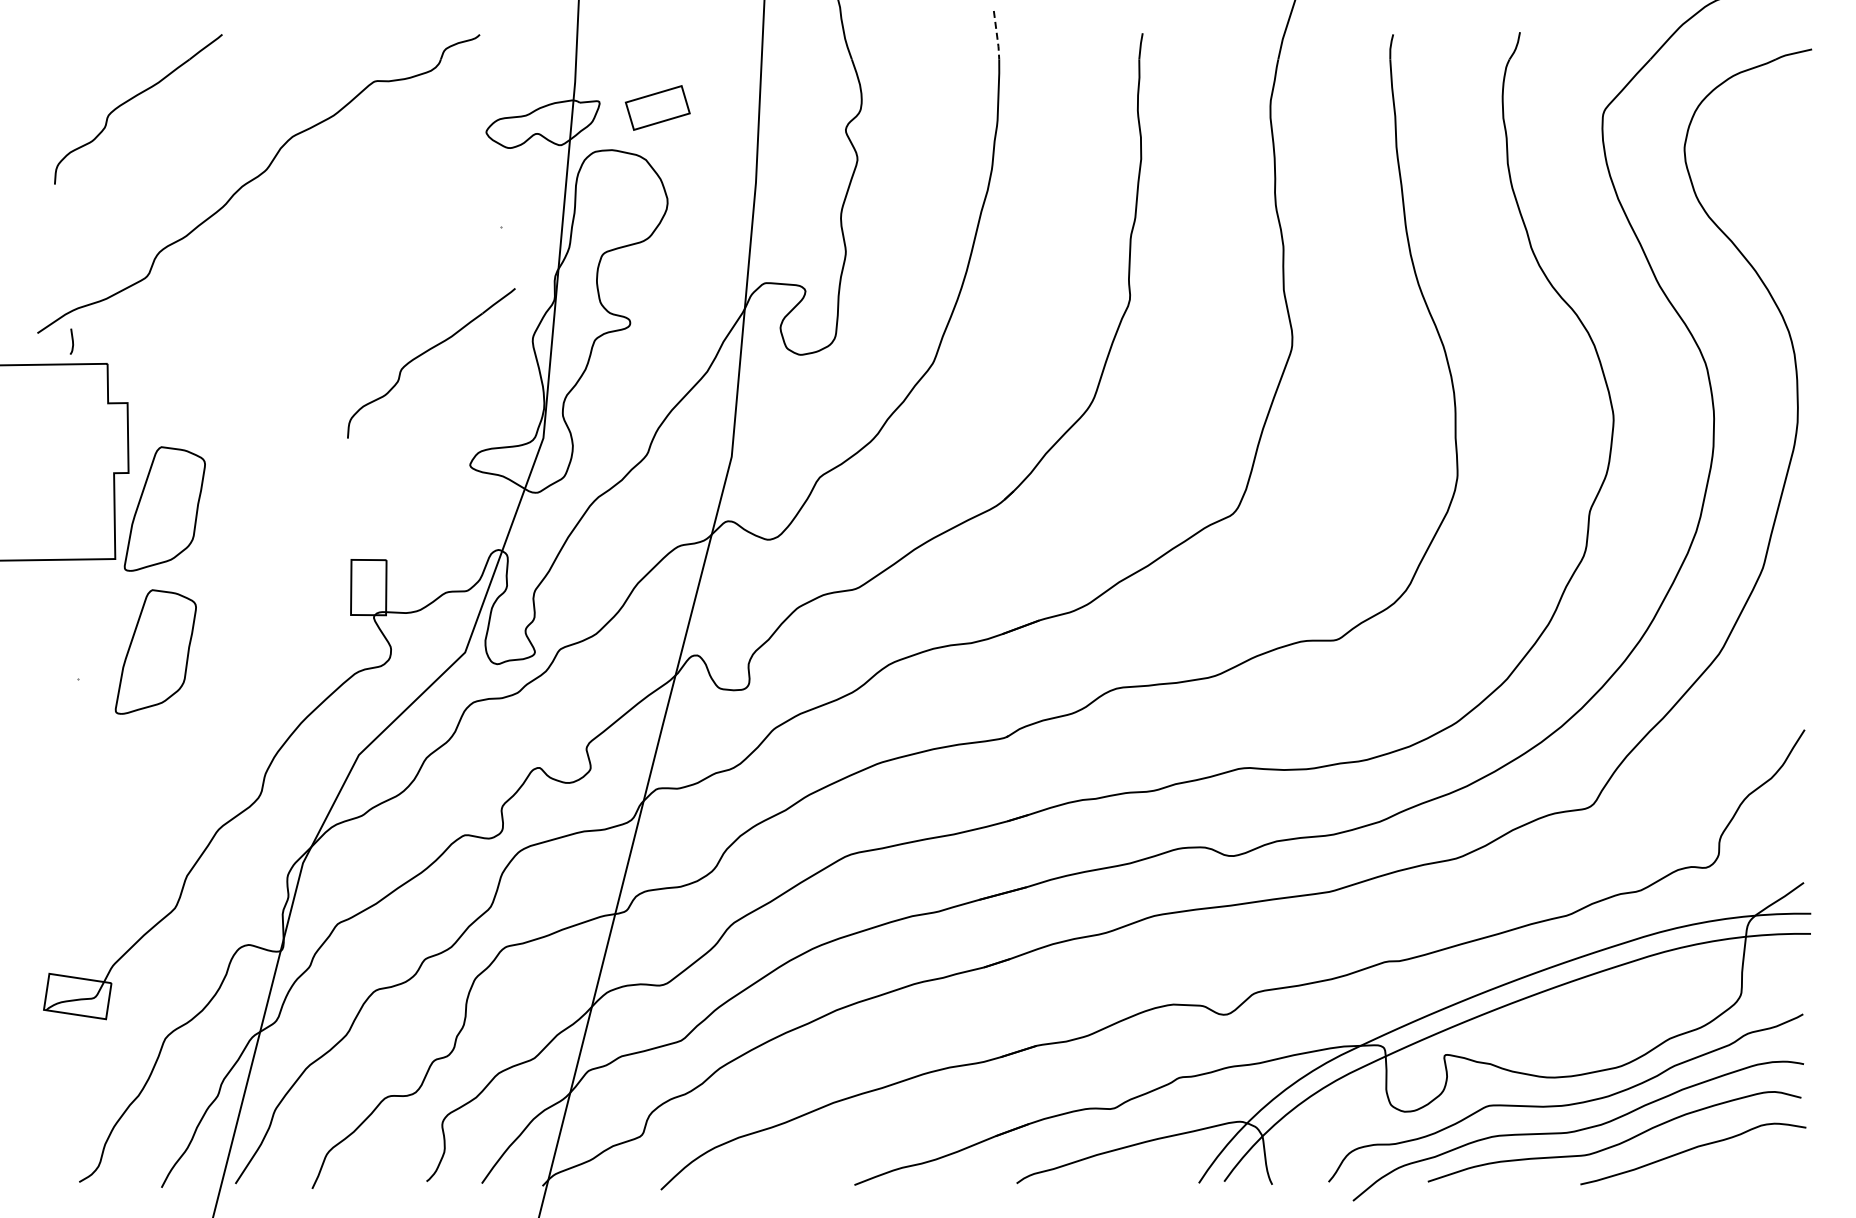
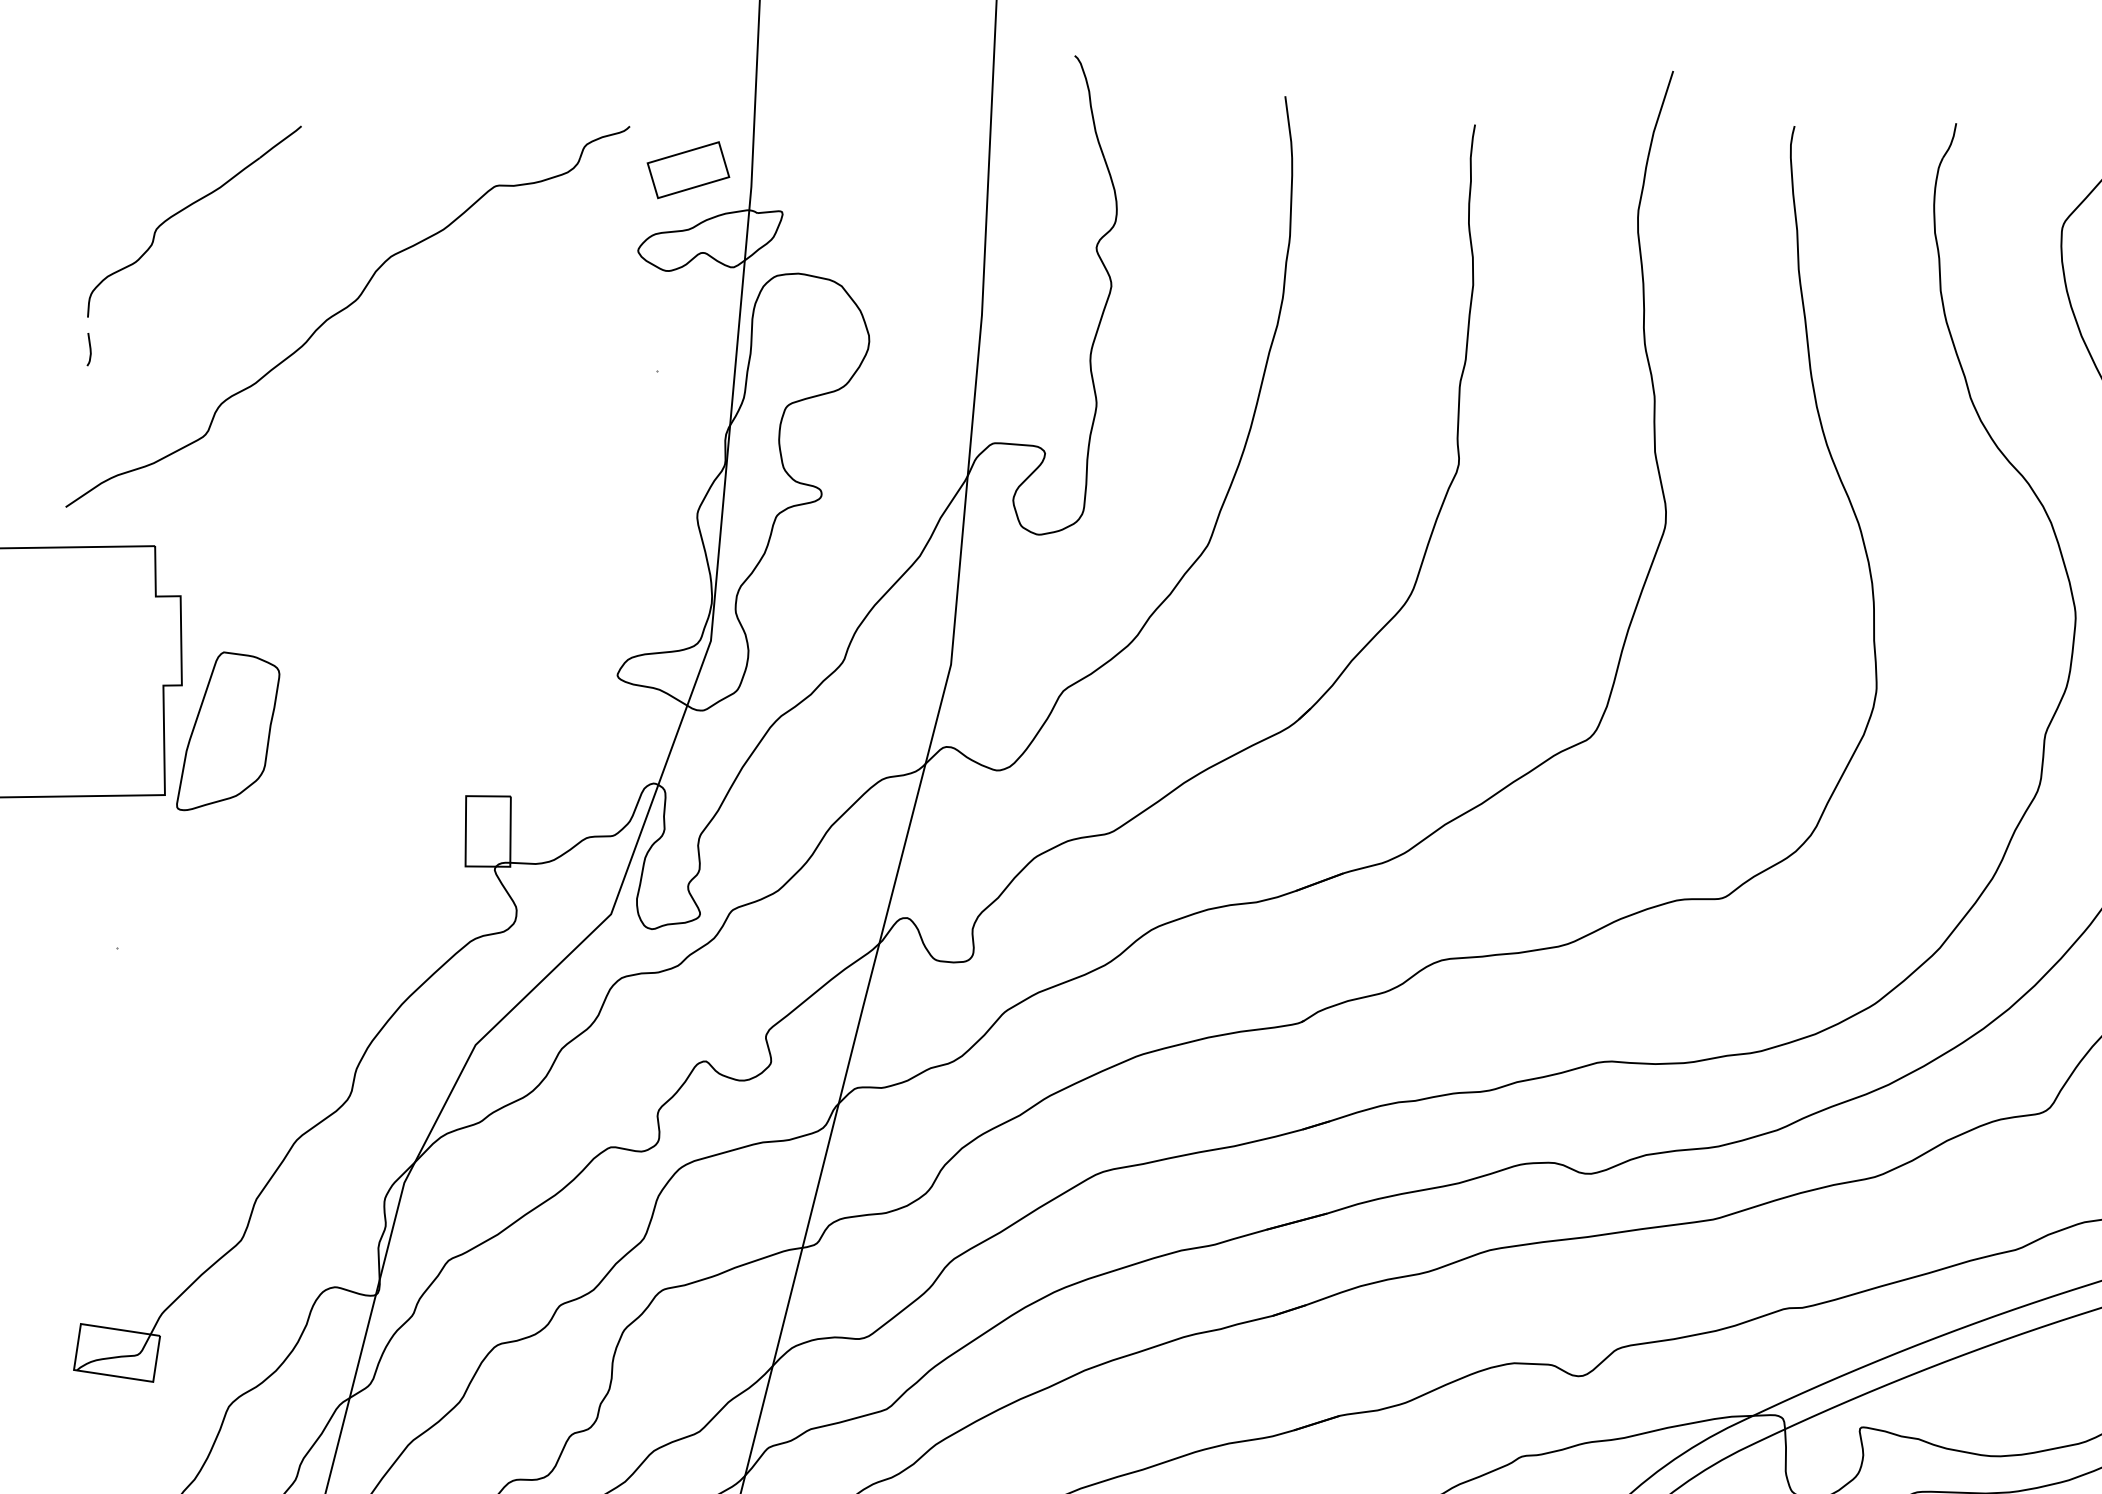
line: (997, 36) -> (1289, 128), dashed -> solid
part: (657, 107) -> (688, 169), moved
curve: (72, 341) -> (89, 349), moved
part: (425, 353) -> (560, 532), removed
part: (155, 651) -> (216, 912), removed

